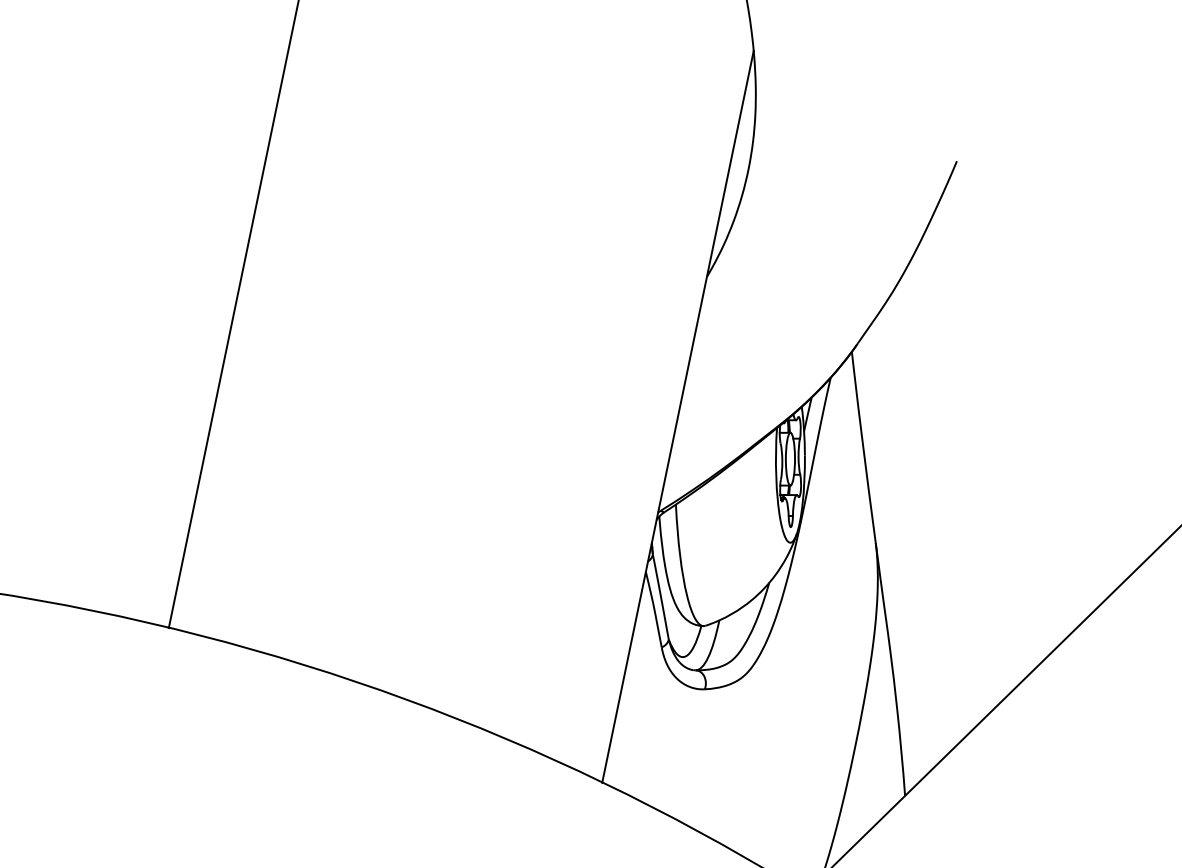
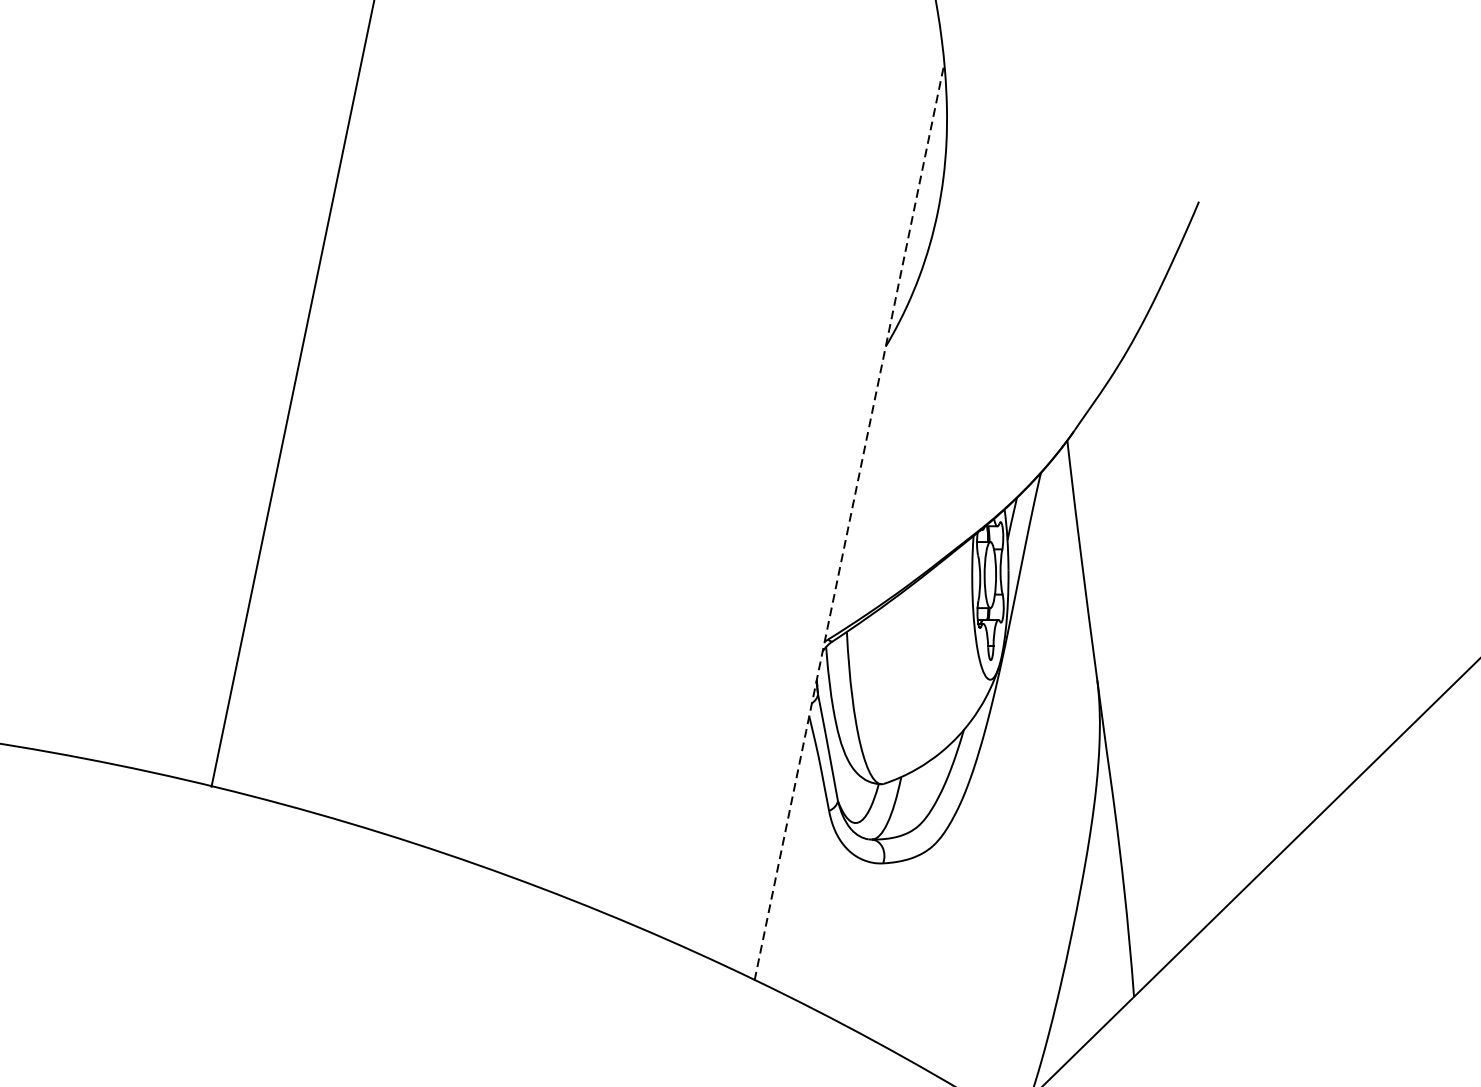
line: (677, 416) -> (848, 521), solid -> dashed

